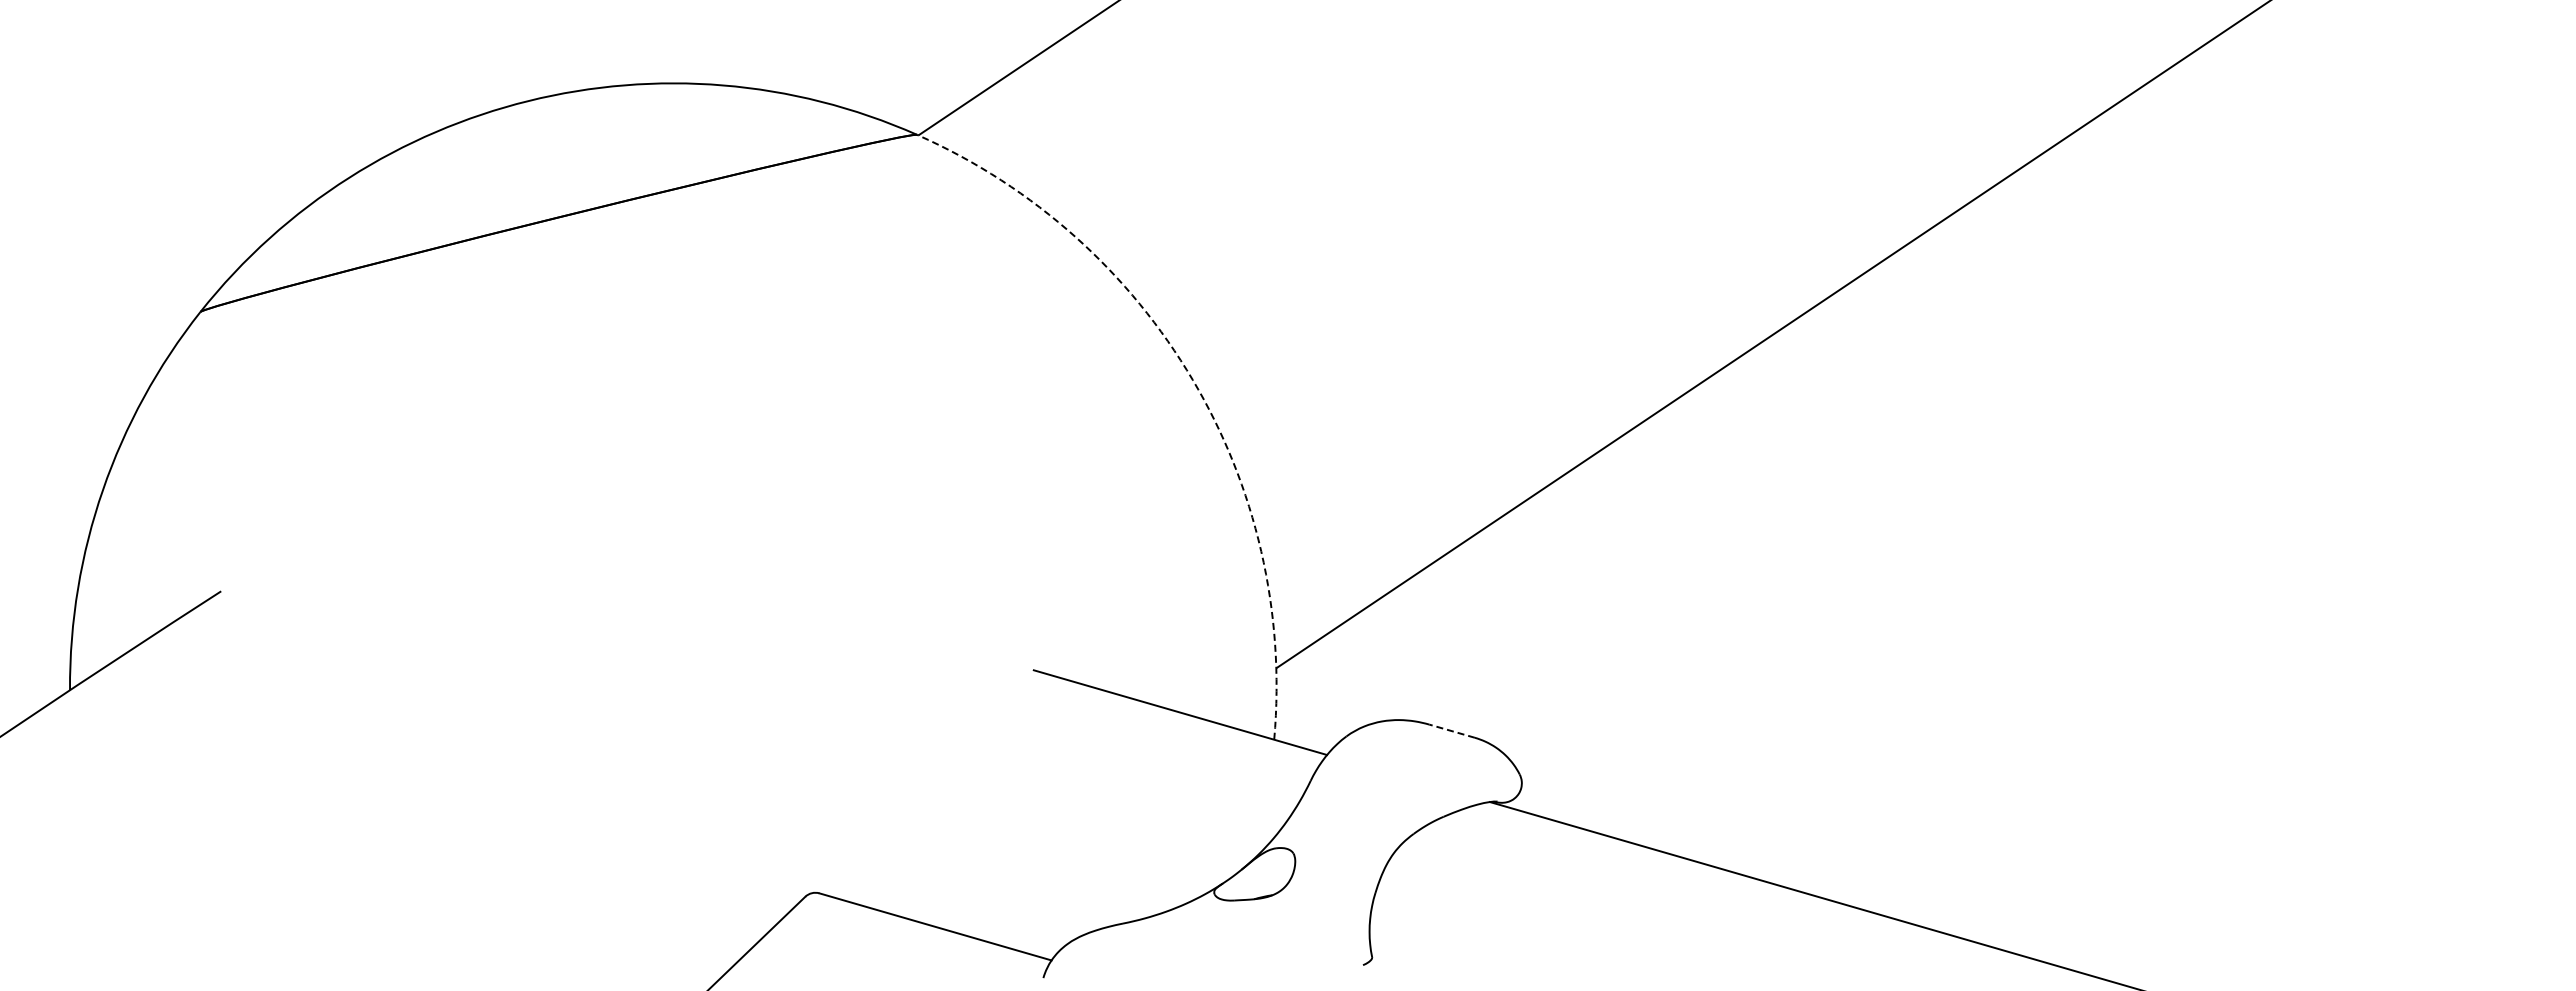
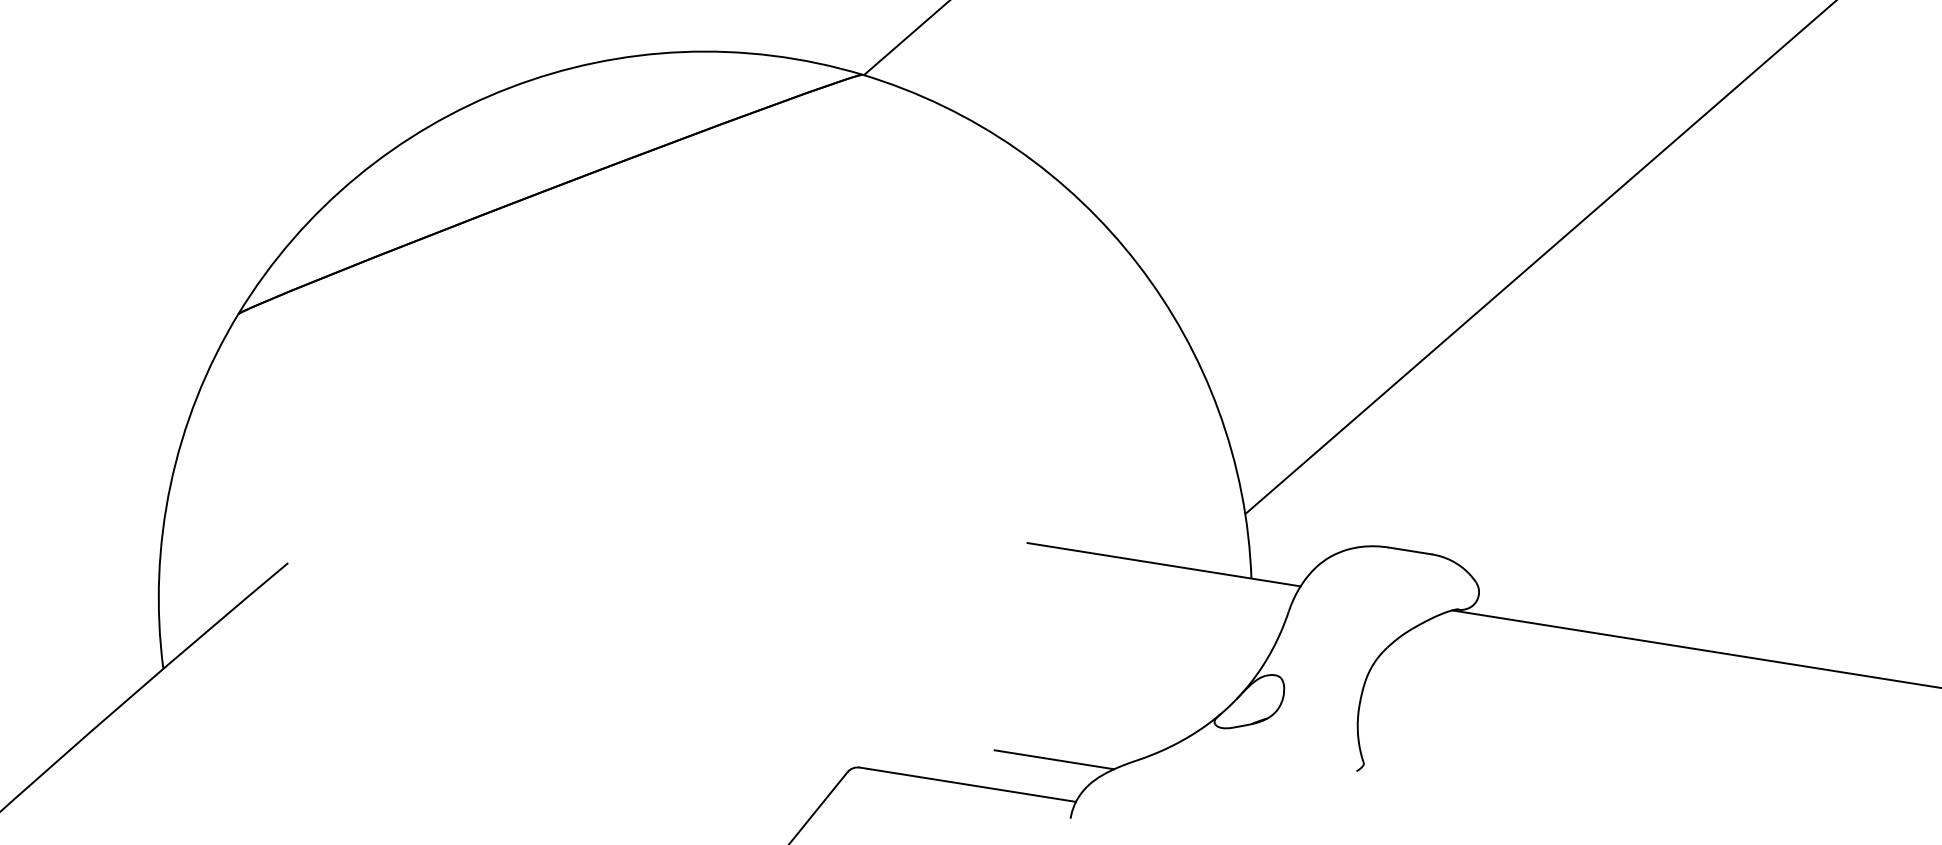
arc: (1192, 379) -> (1137, 263), dashed -> solid
line: (1452, 731) -> (1410, 551), dashed -> solid
line: (1033, 910) -> (1054, 759), added

